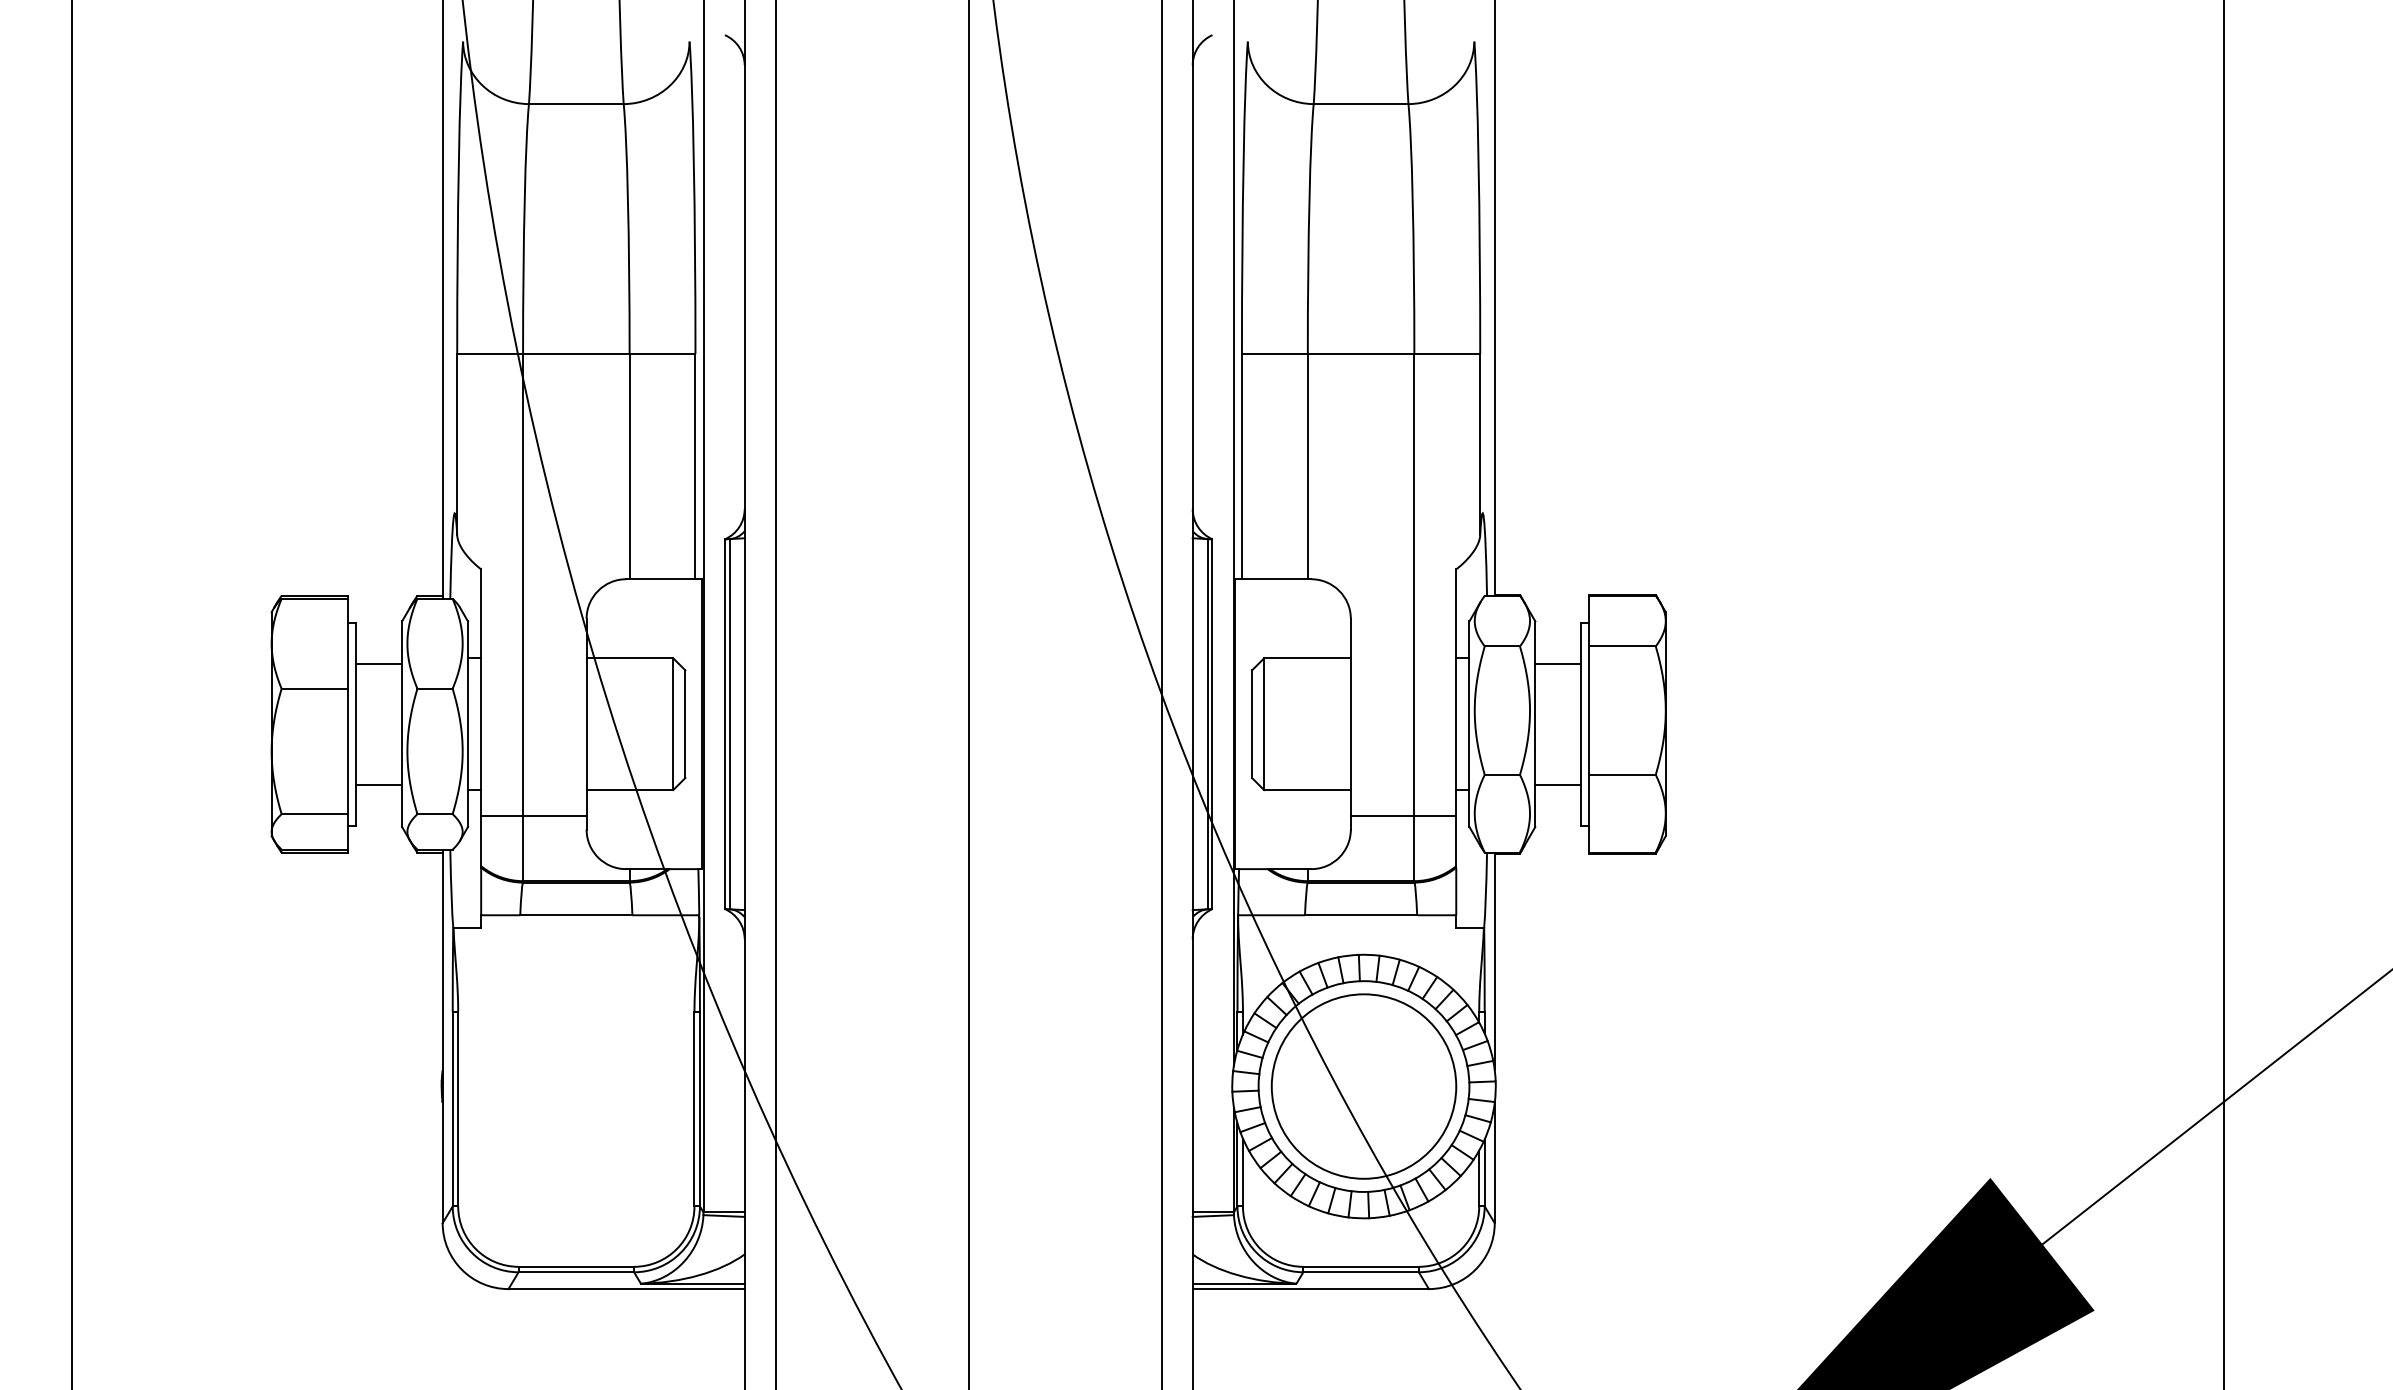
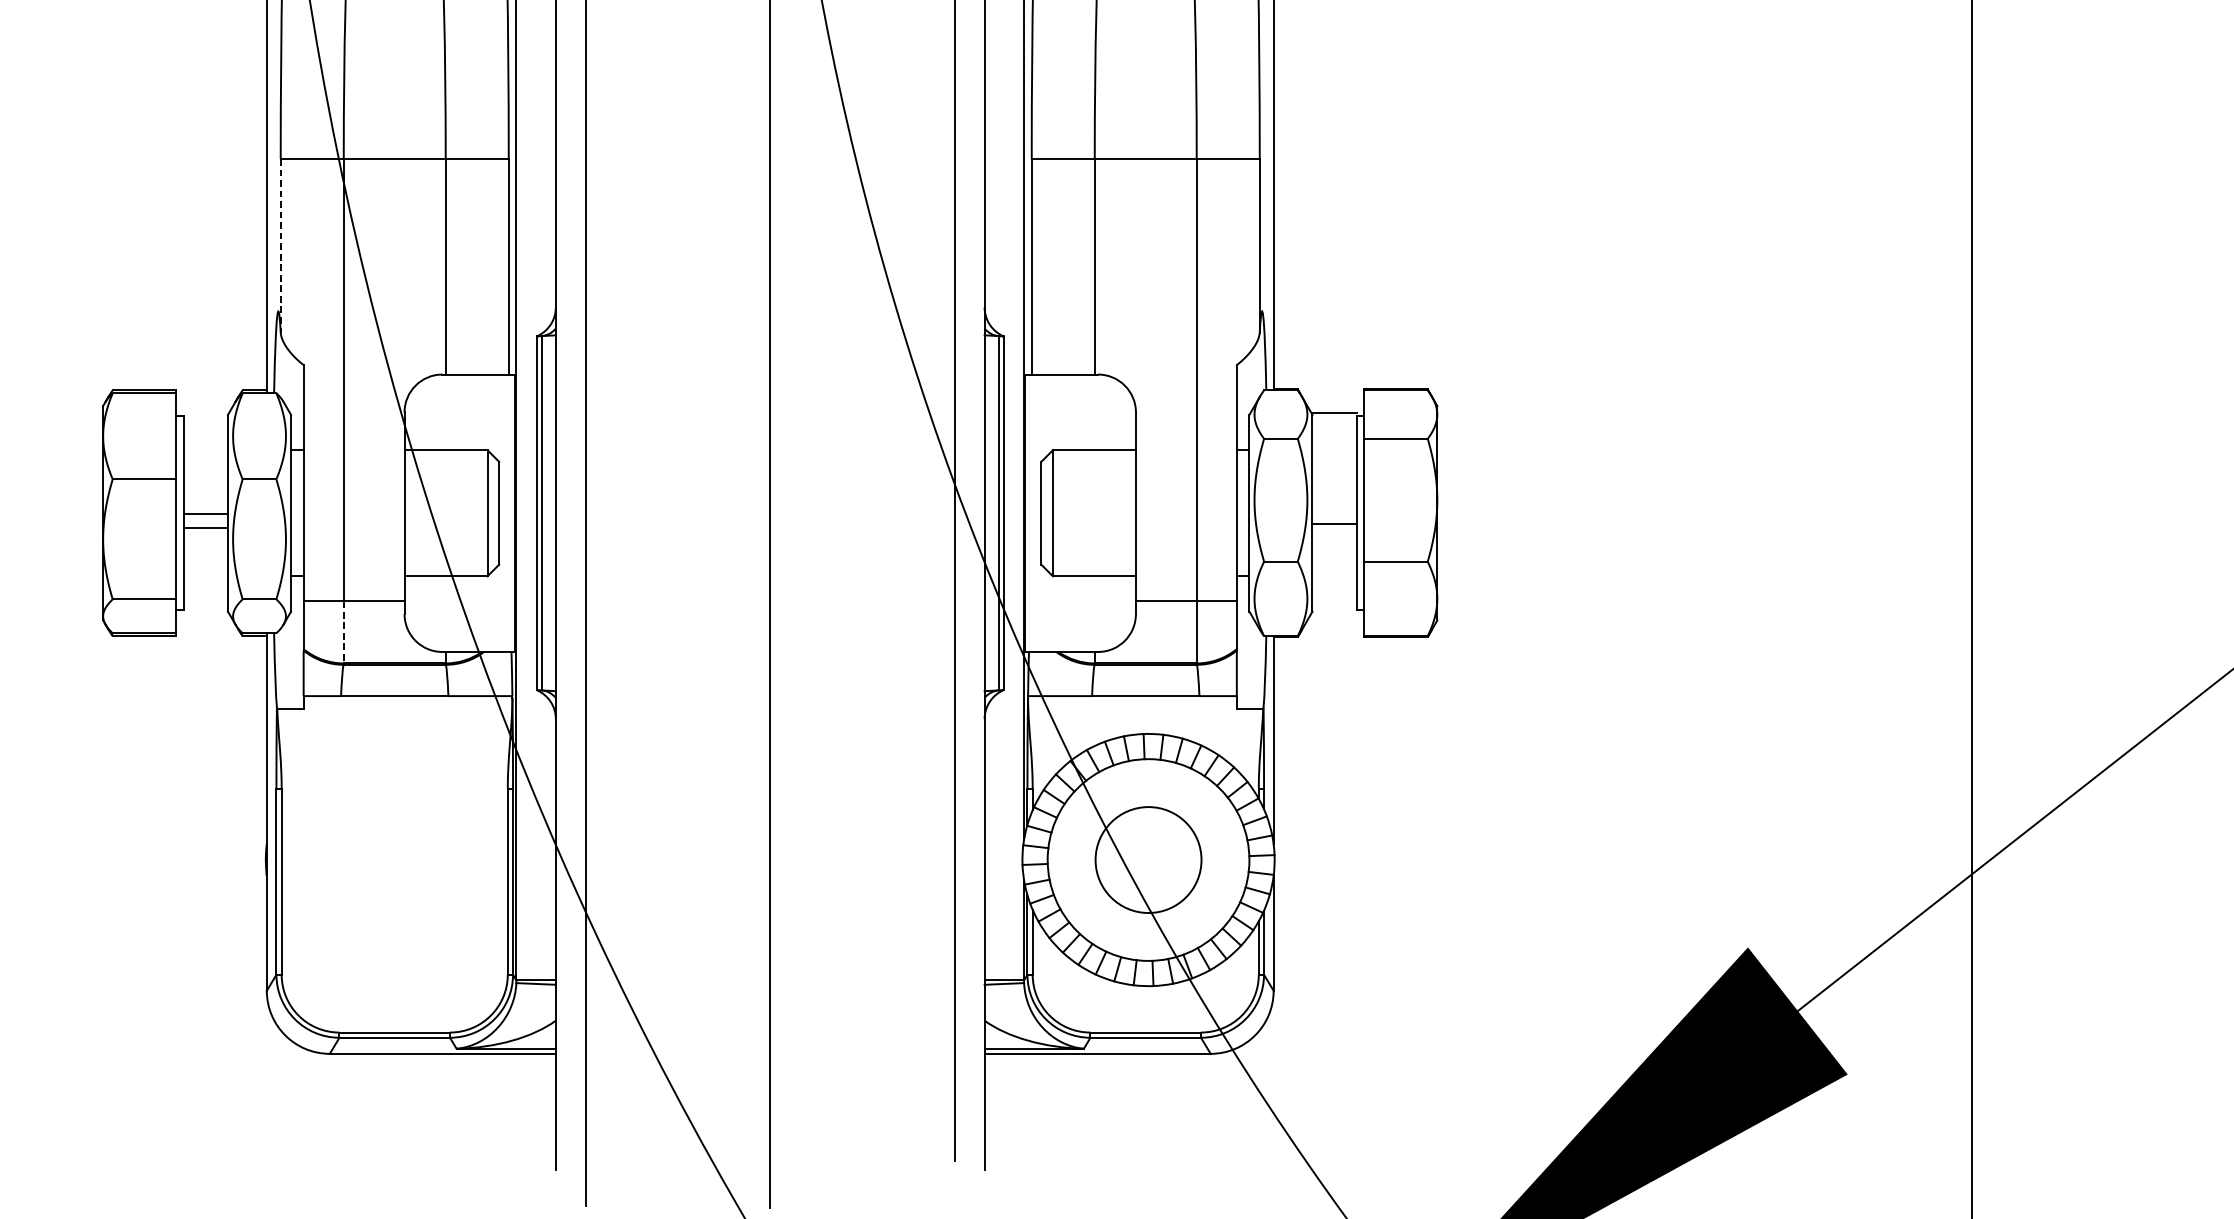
line: (457, 444) -> (281, 245), solid -> dashed
line: (378, 663) -> (205, 527), moved
line: (1558, 663) -> (1334, 413), moved
line: (378, 784) -> (205, 513), moved
line: (1558, 784) -> (1334, 524), moved
line: (523, 849) -> (344, 633), solid -> dashed
circle: (1363, 1086) -> (1148, 859), size x0.6

